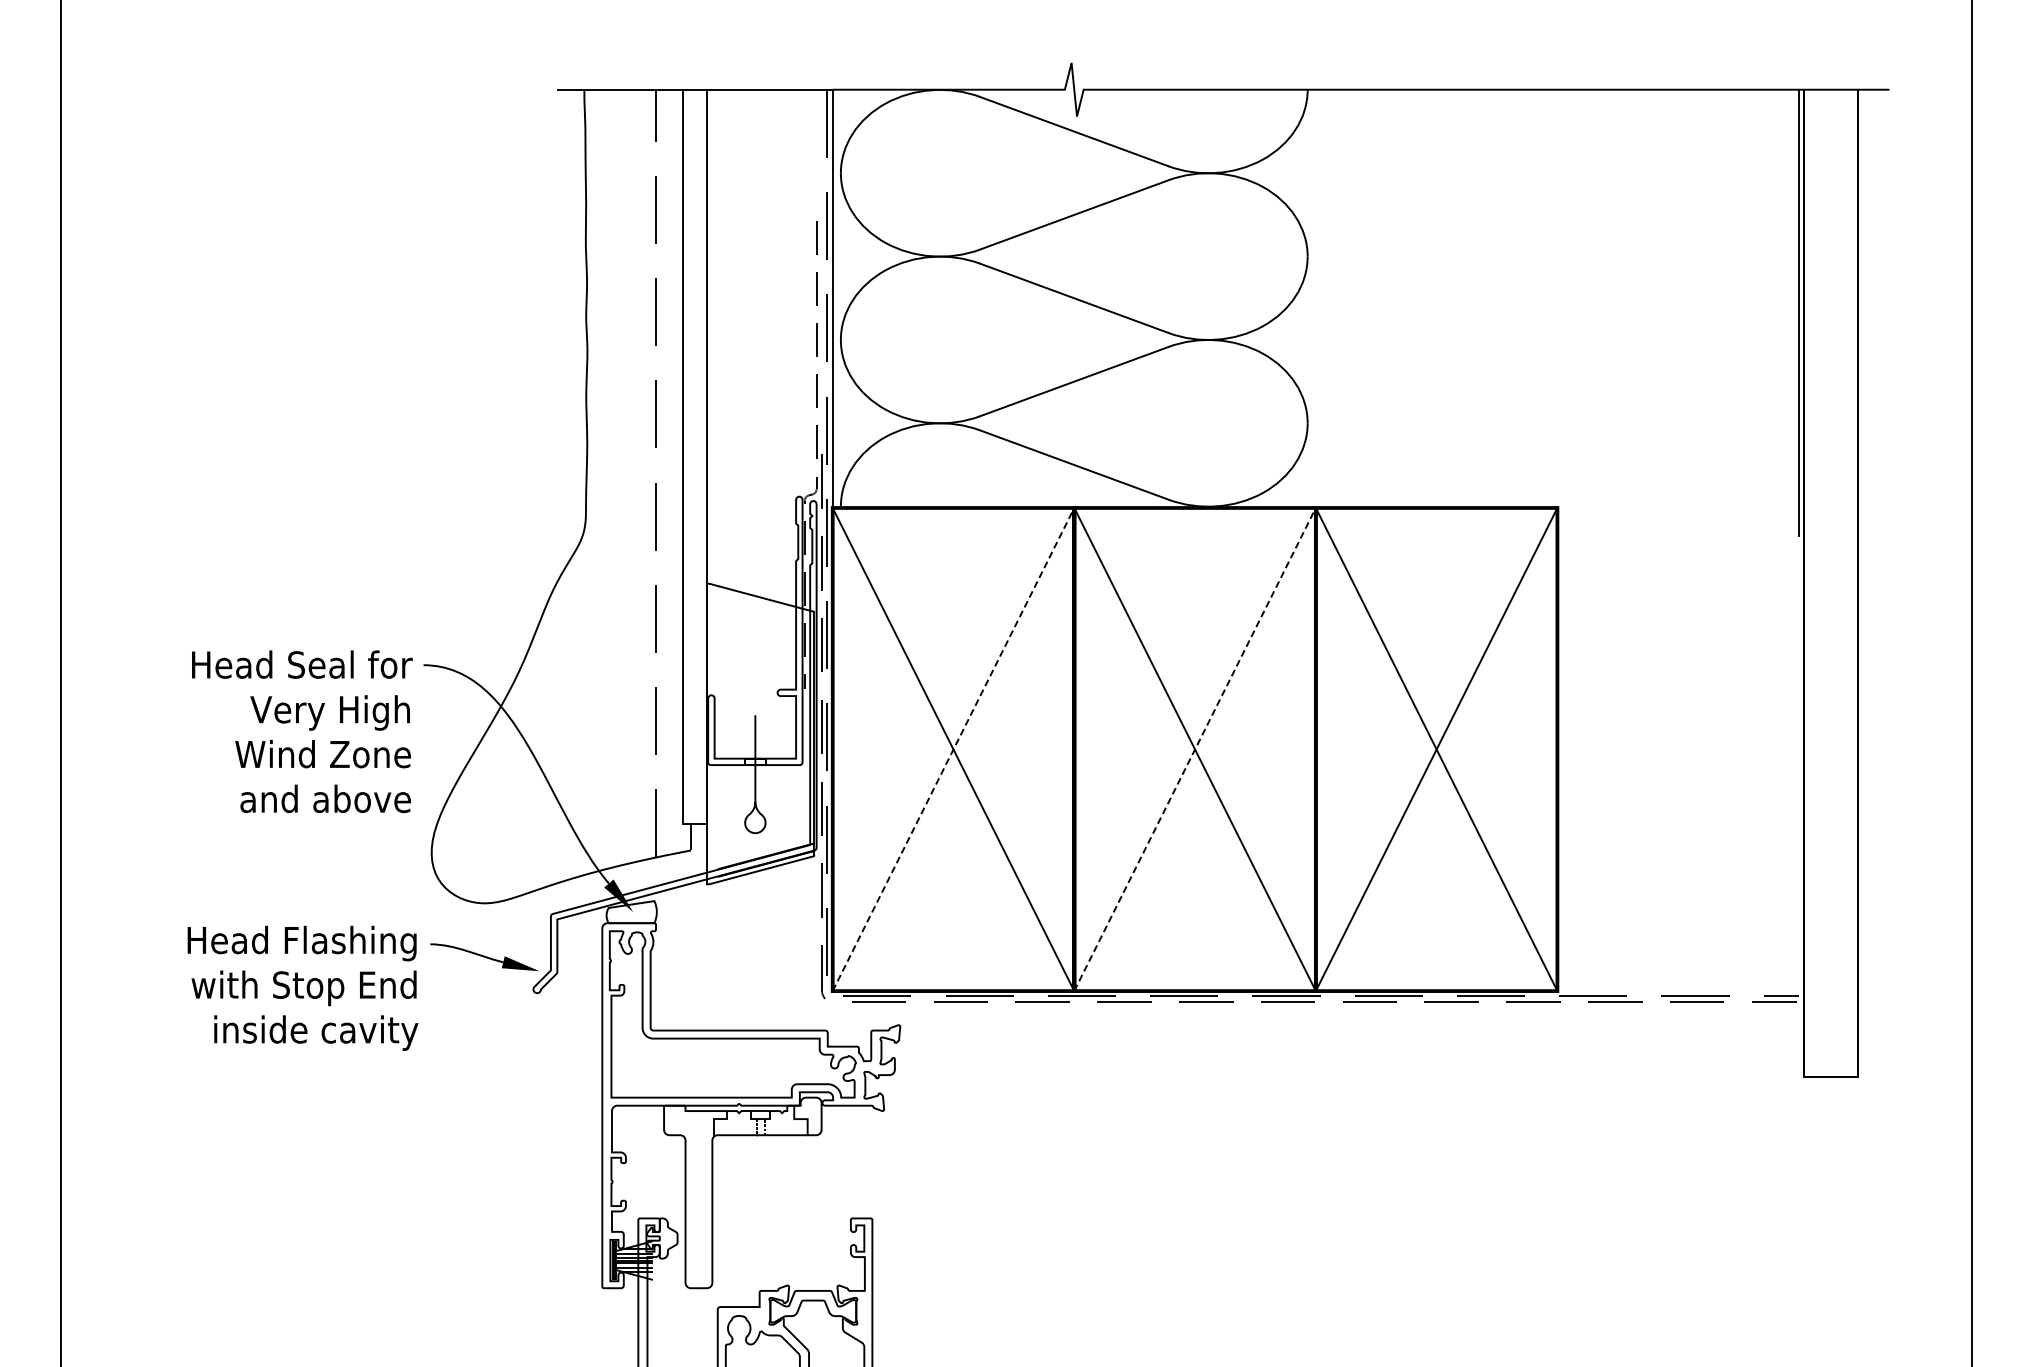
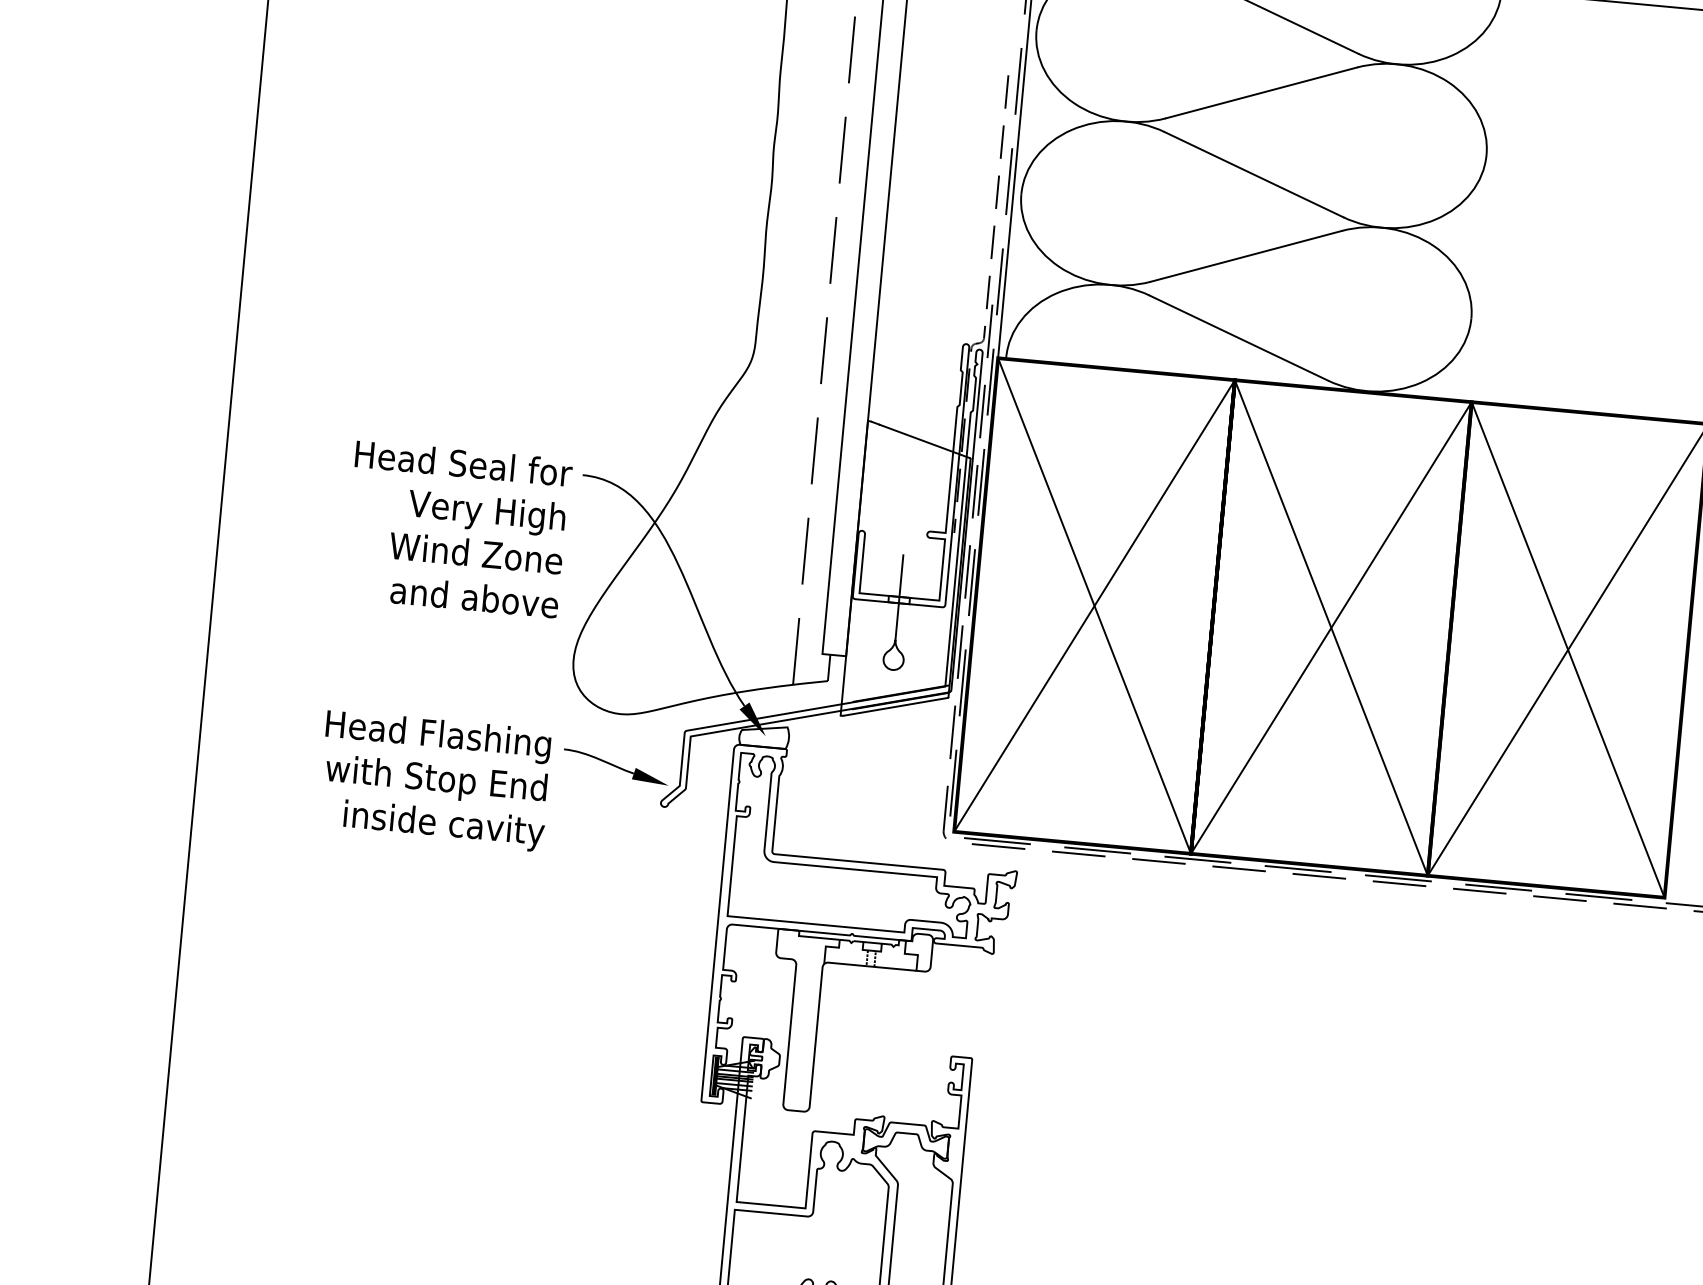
line: (953, 749) -> (1094, 605), dashed -> solid
line: (1195, 749) -> (1331, 627), dashed -> solid

